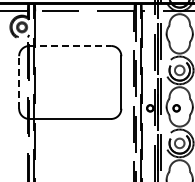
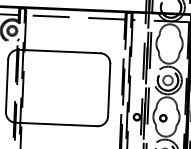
line: (70, 46) -> (59, 52), dashed -> solid
line: (19, 82) -> (7, 85), dashed -> solid

